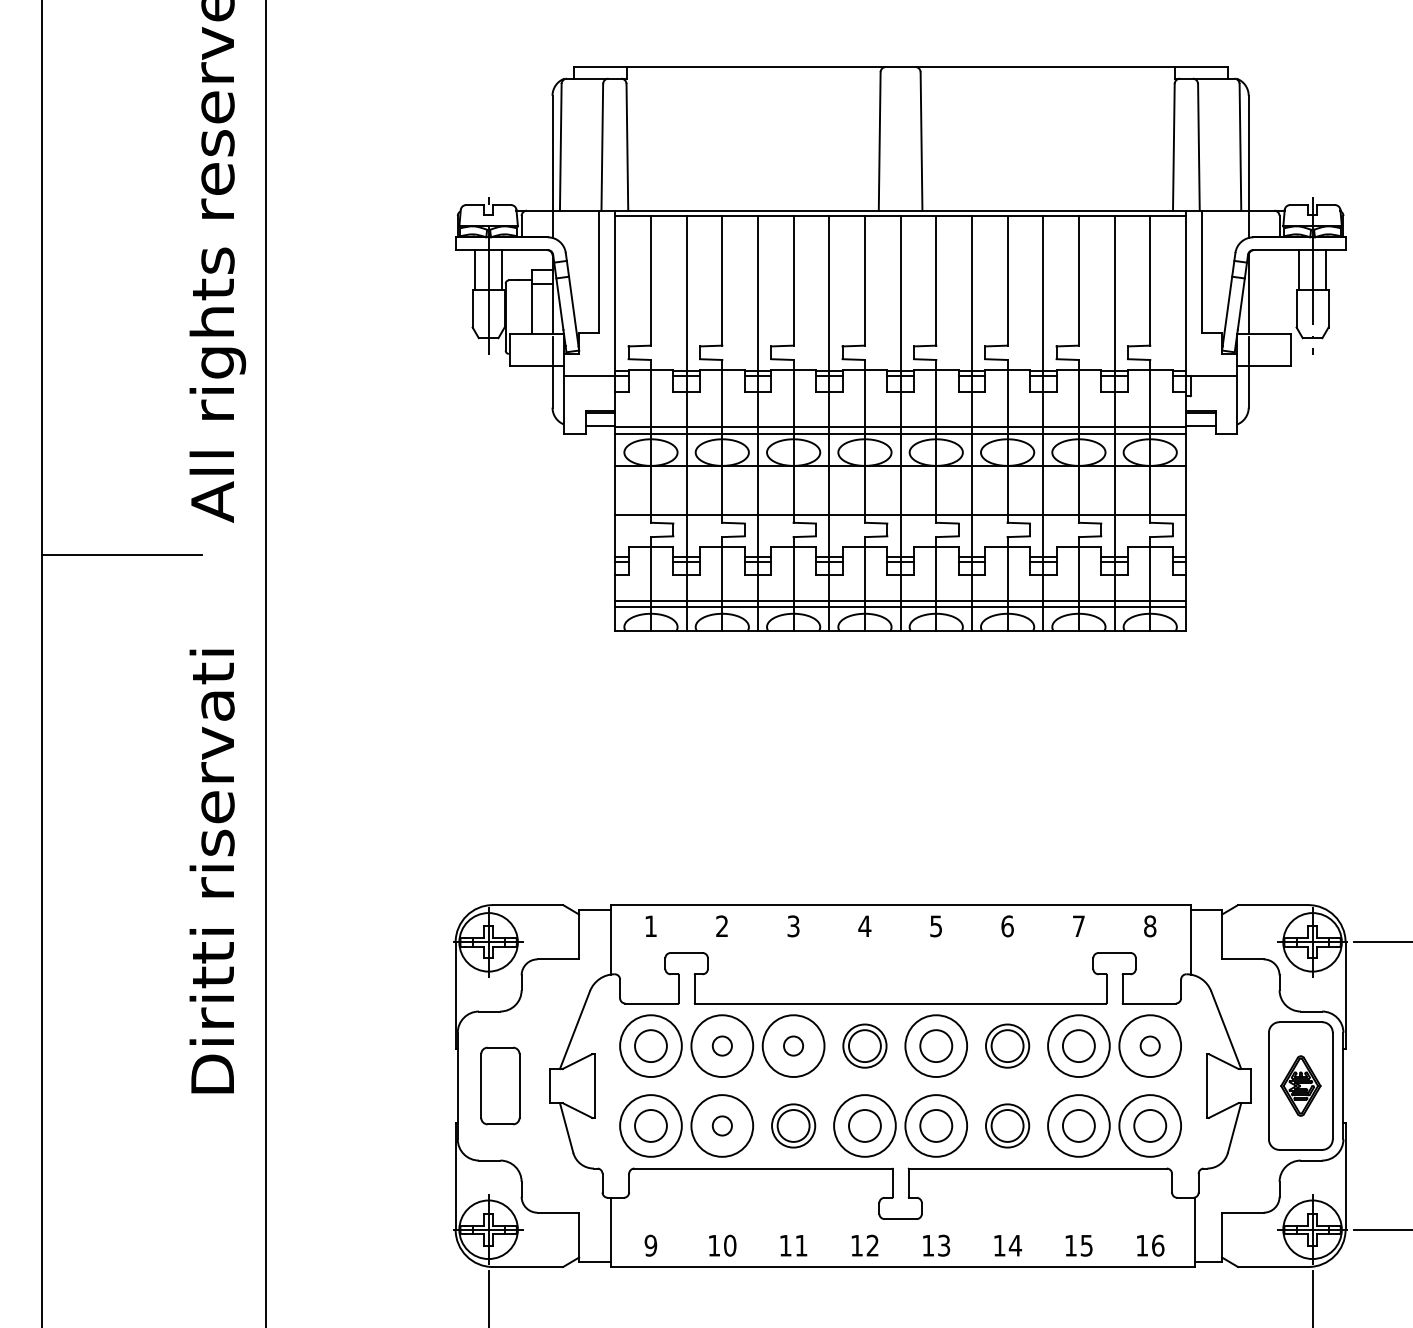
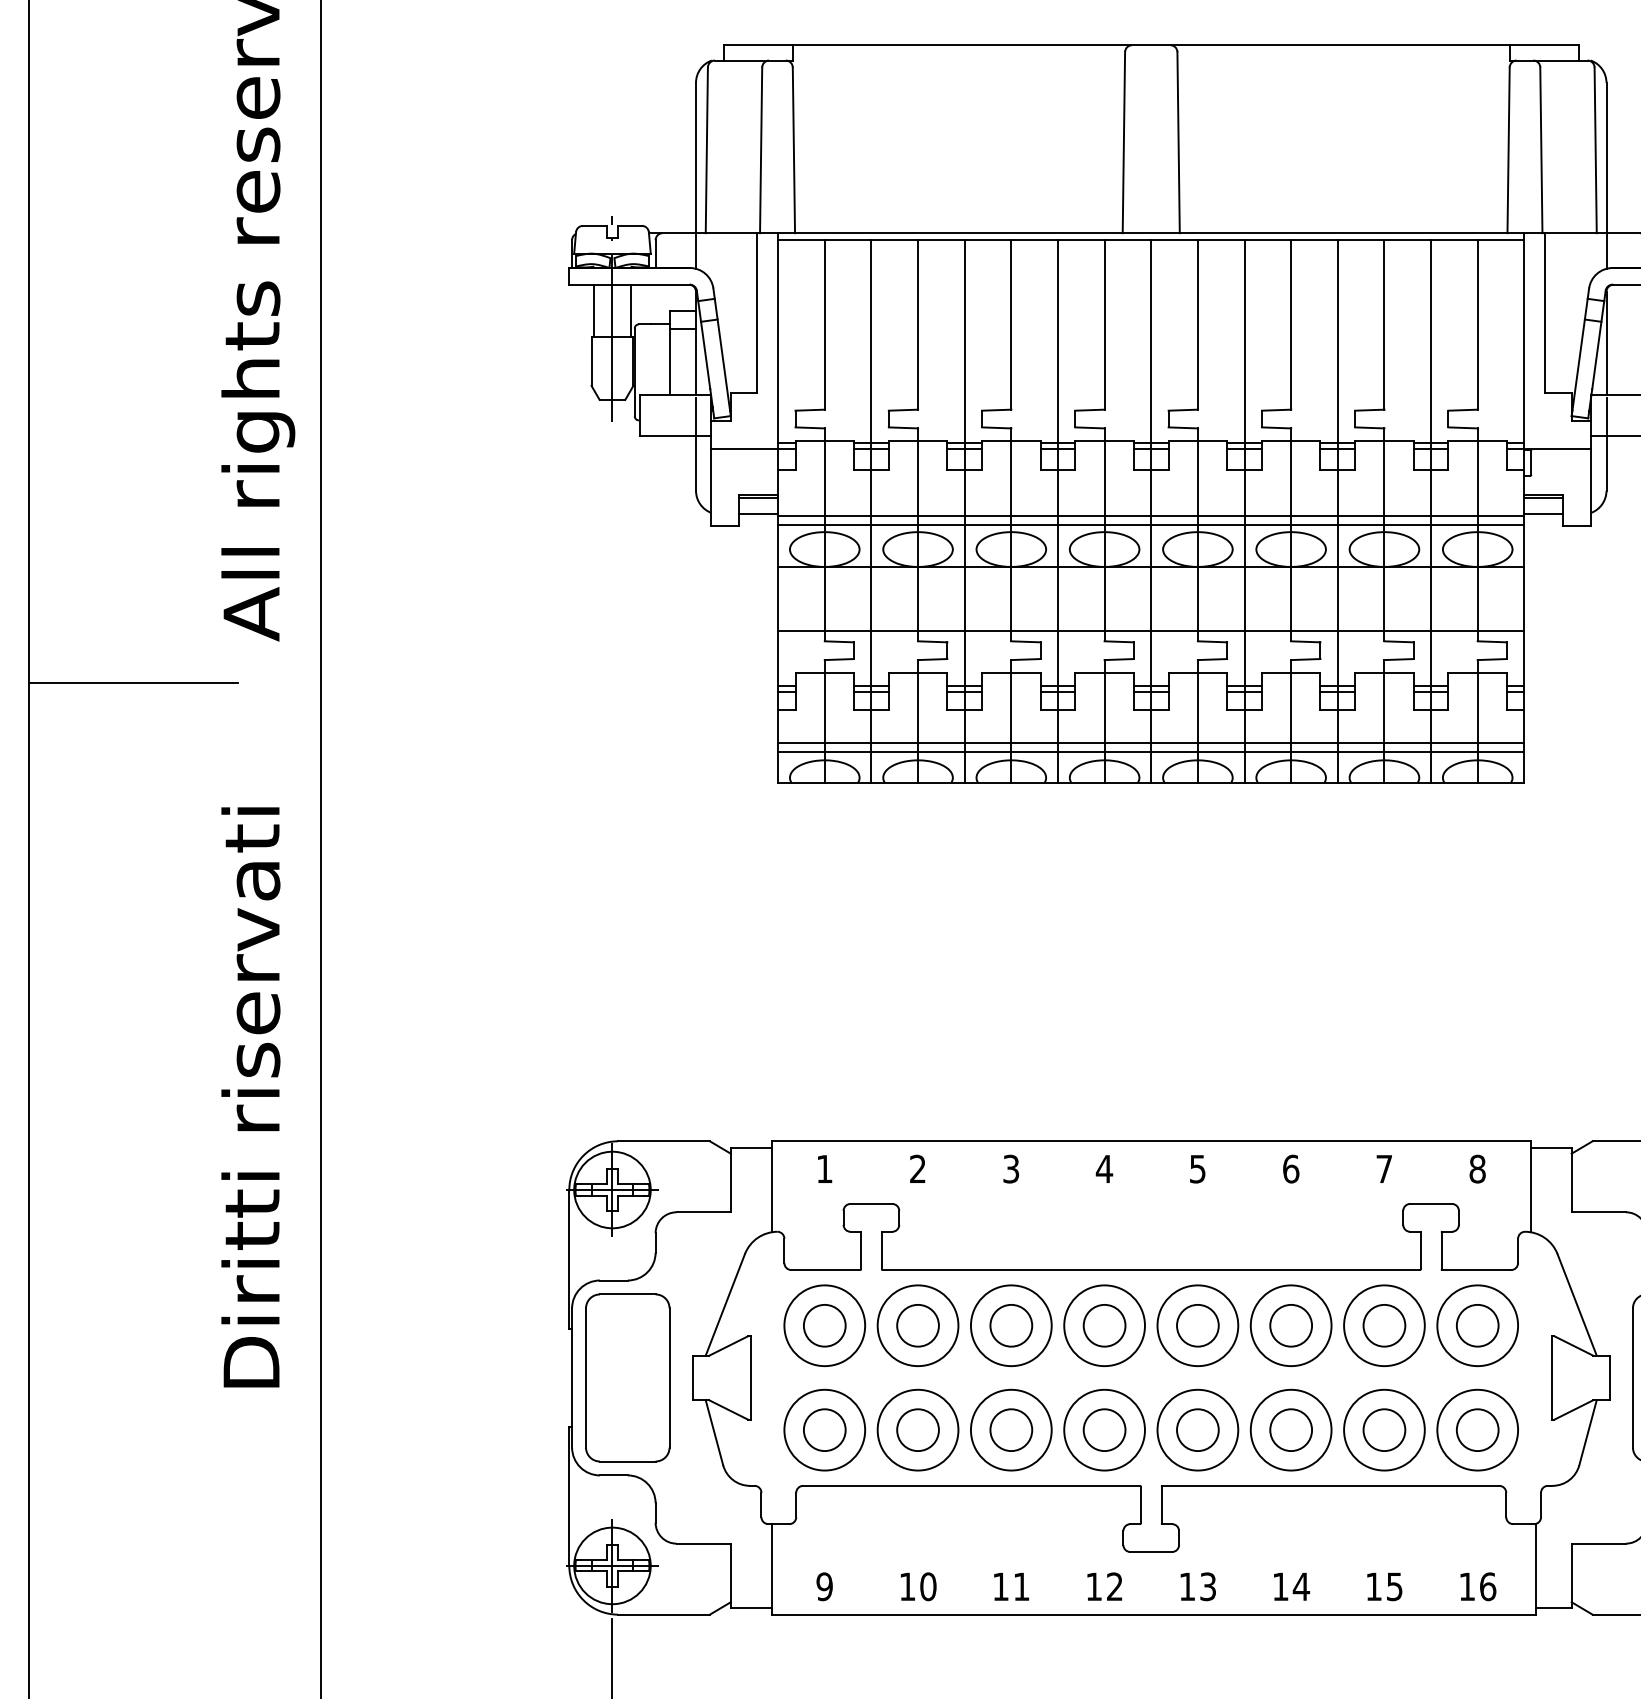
circle: (722, 1045) -> (918, 1324), size x1.67
circle: (793, 1045) -> (1011, 1324), size x1.67
circle: (864, 1046) -> (1104, 1326), size x1.43
circle: (1007, 1046) -> (1291, 1326), size x1.43
circle: (1150, 1046) -> (1478, 1326), size x1.67
part: (500, 1085) -> (627, 1377), size x1.67
circle: (722, 1125) -> (918, 1429), size x1.67
circle: (793, 1125) -> (1011, 1429), size x1.43
circle: (1007, 1125) -> (1291, 1429), size x1.43

